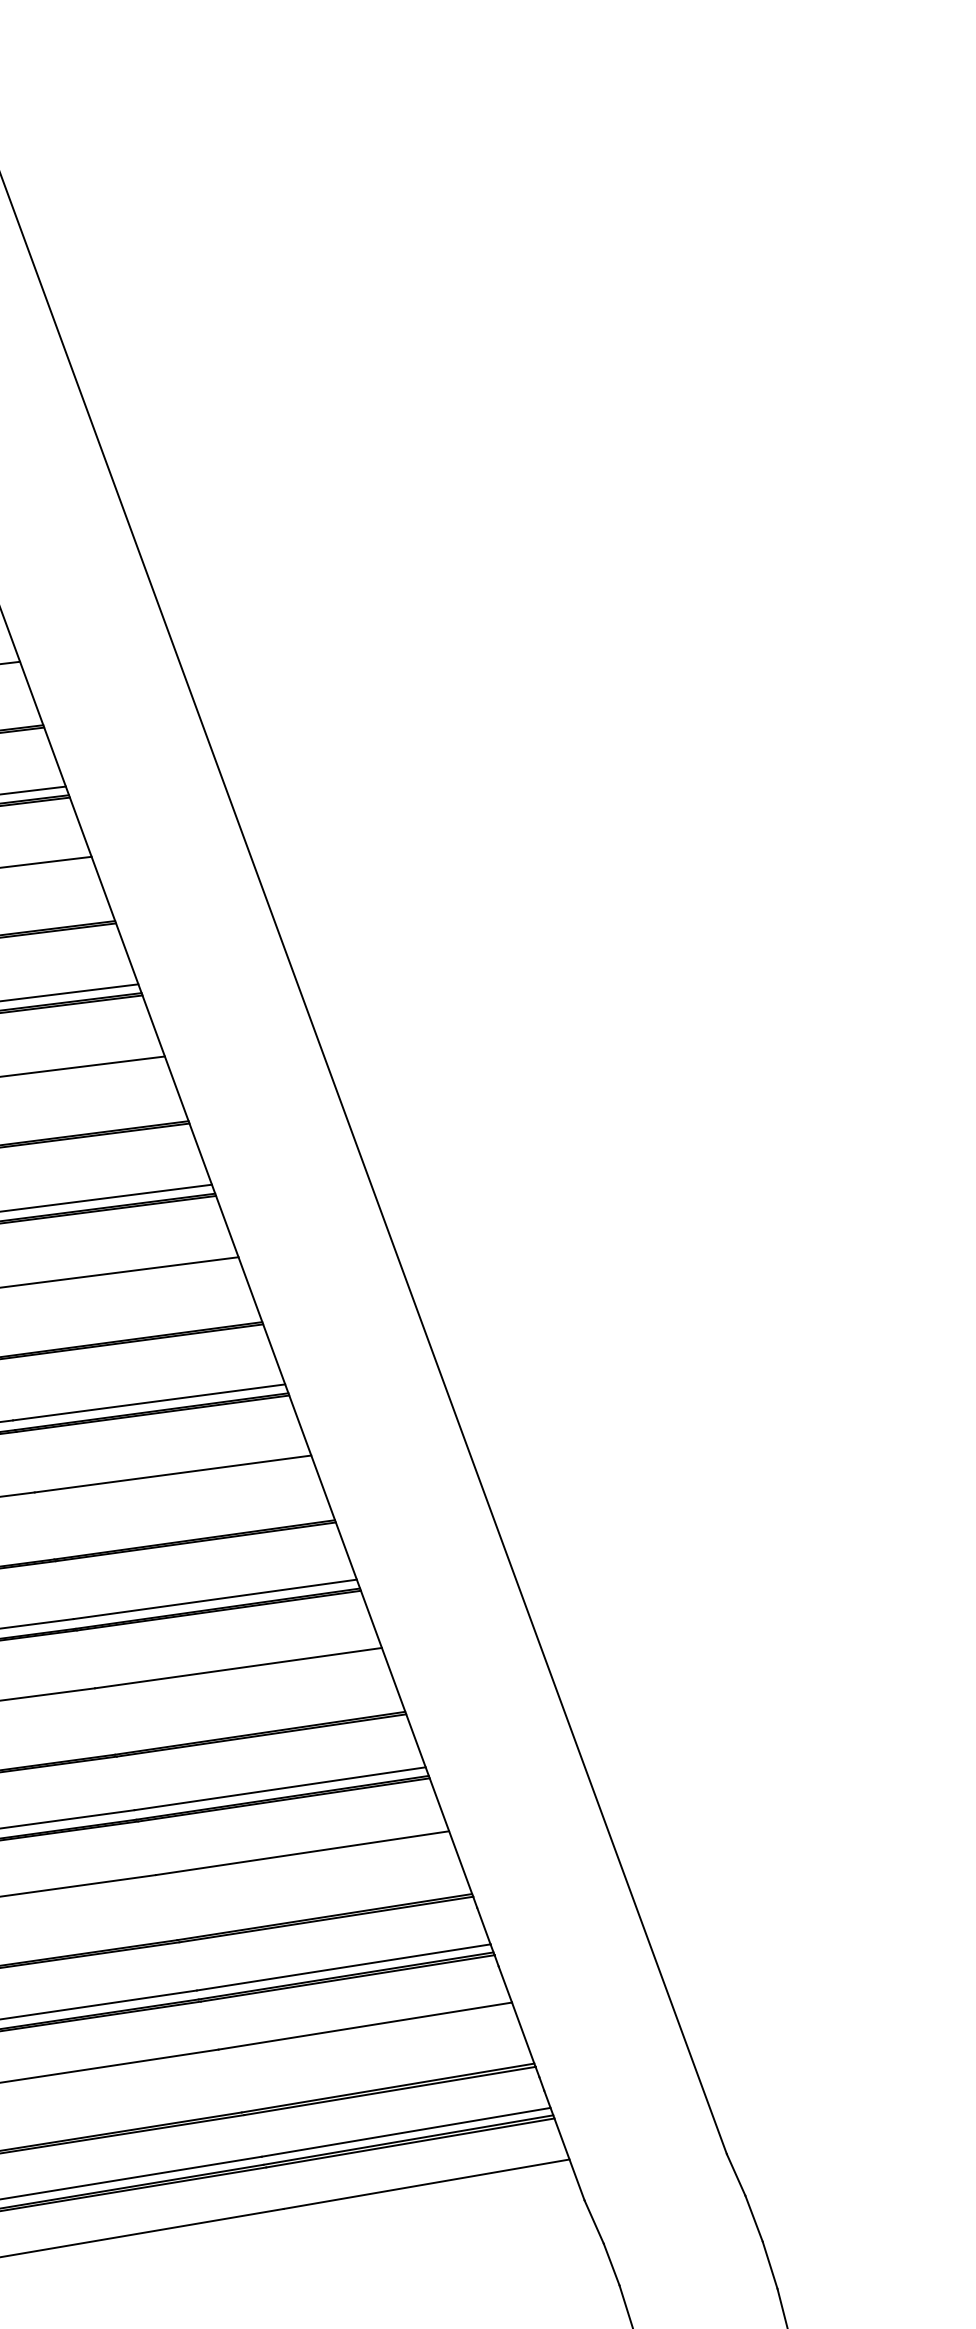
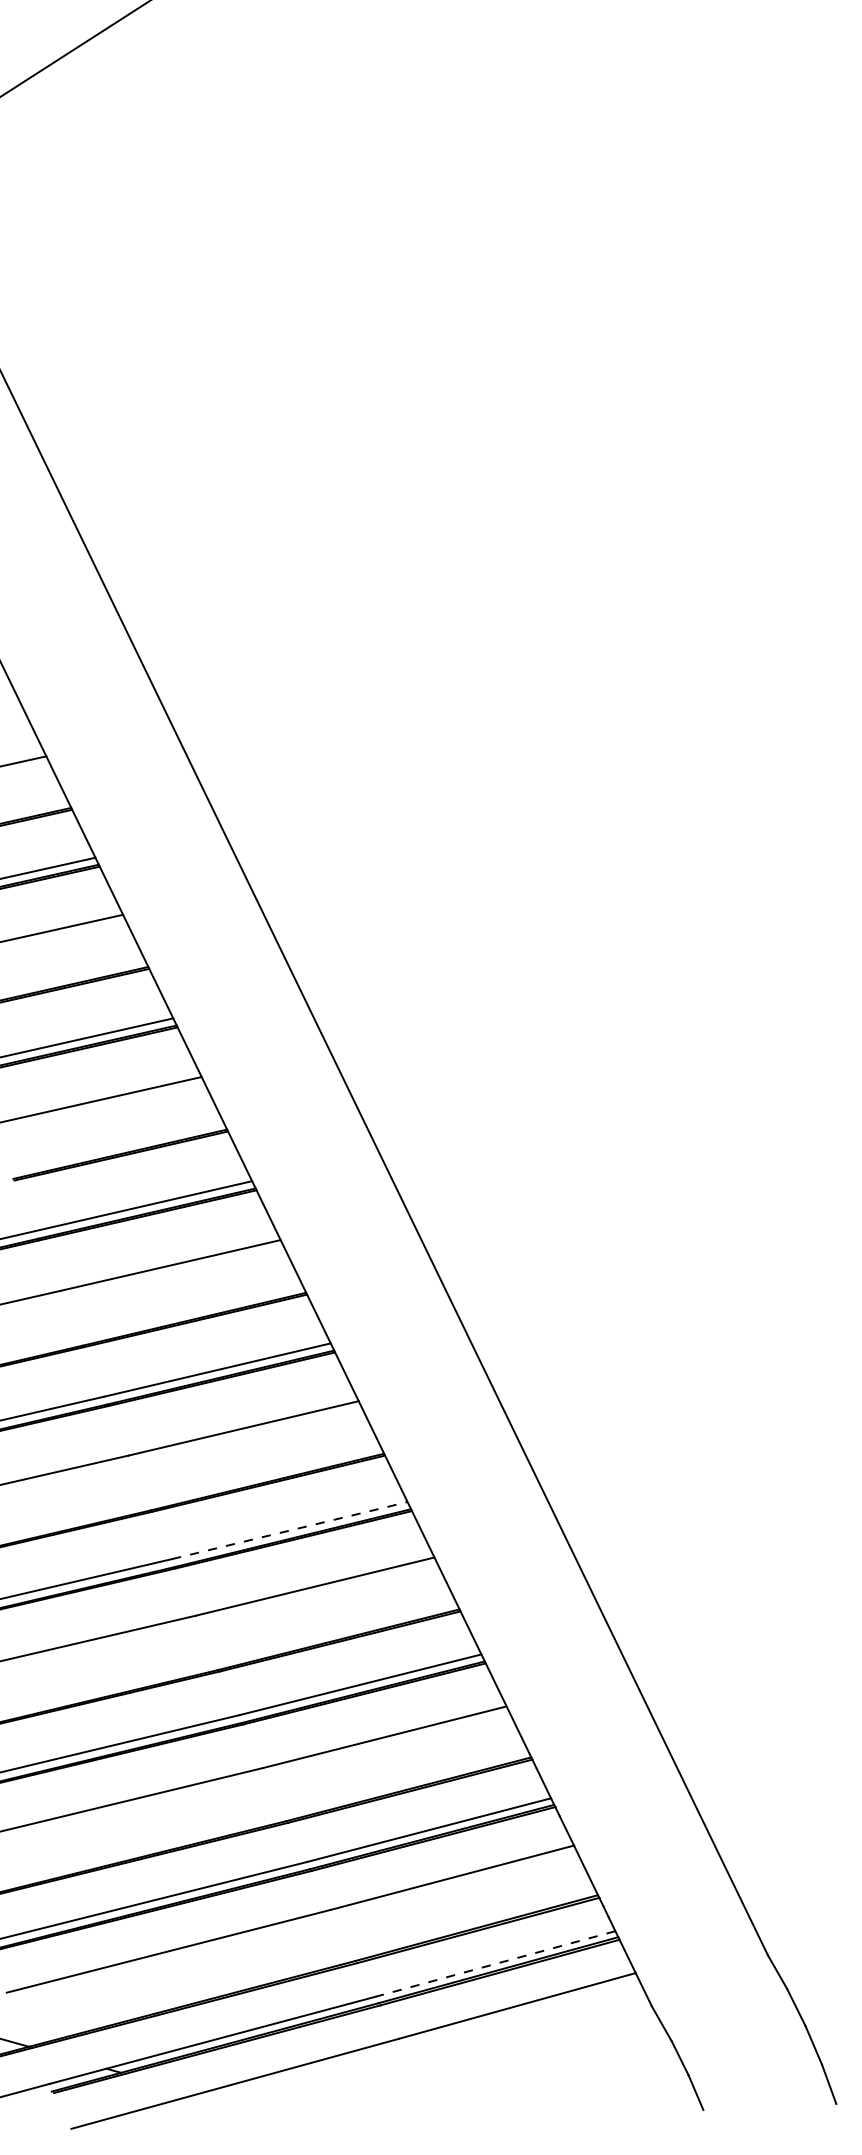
line: (216, 1599) -> (290, 1530), solid -> dashed
line: (405, 2132) -> (495, 1964), solid -> dashed

